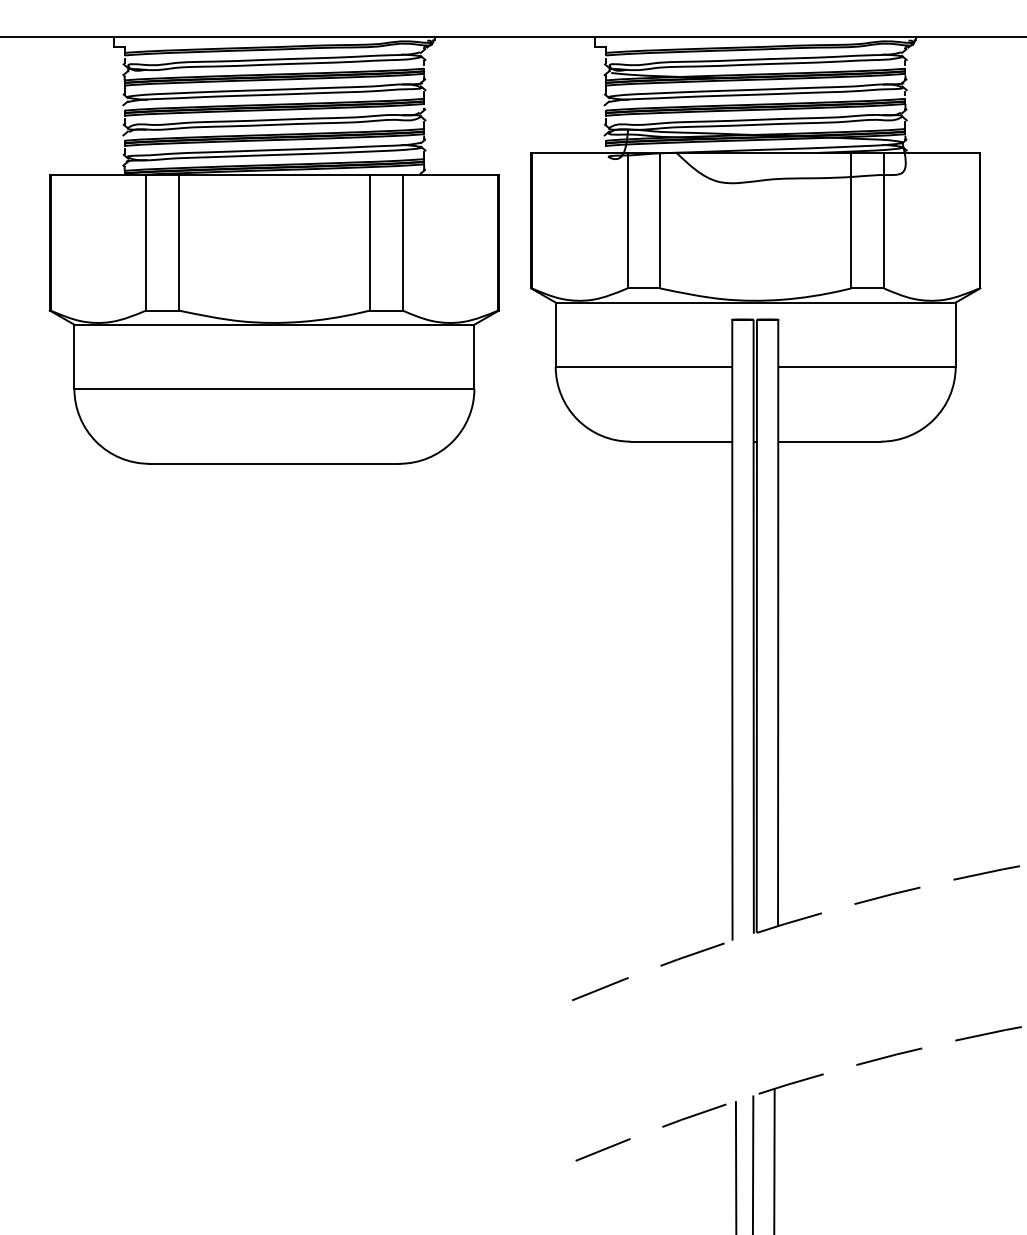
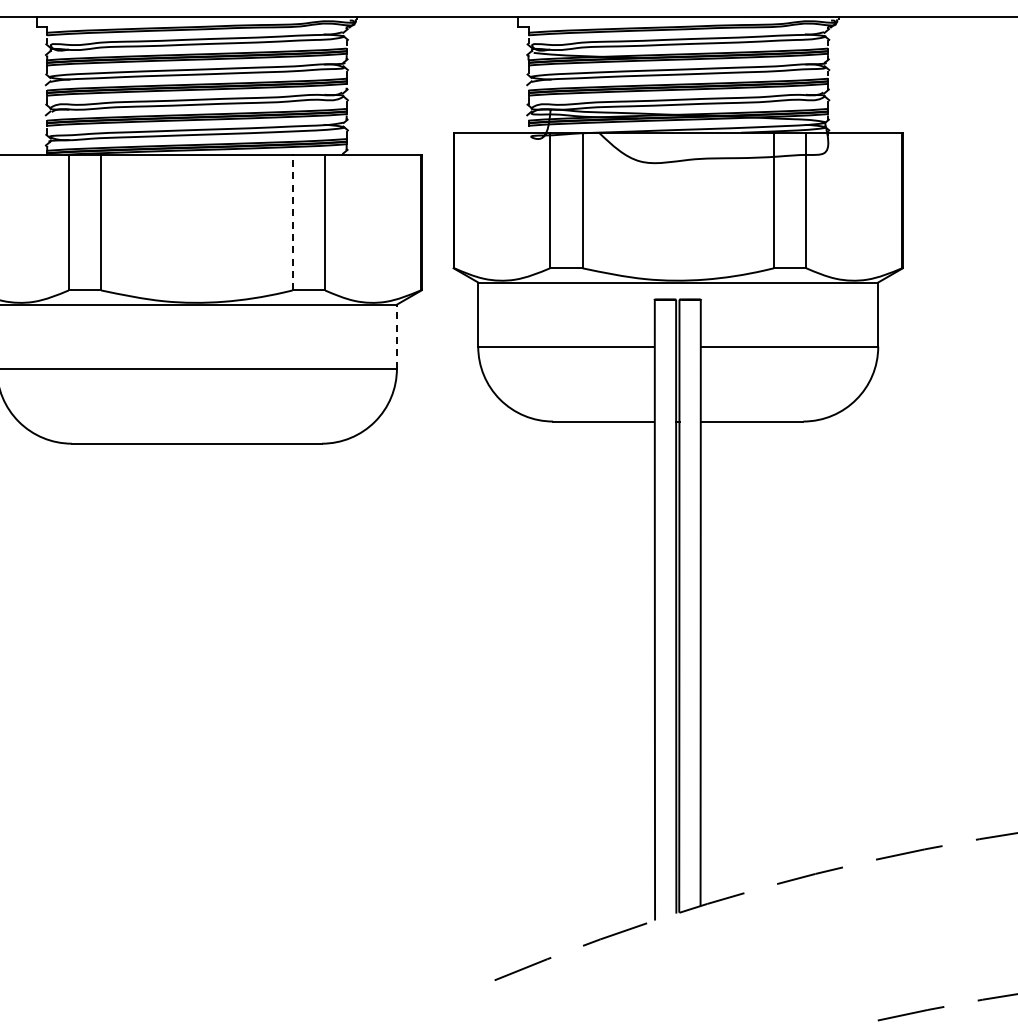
line: (370, 242) -> (293, 222), solid -> dashed
line: (474, 356) -> (397, 336), solid -> dashed

